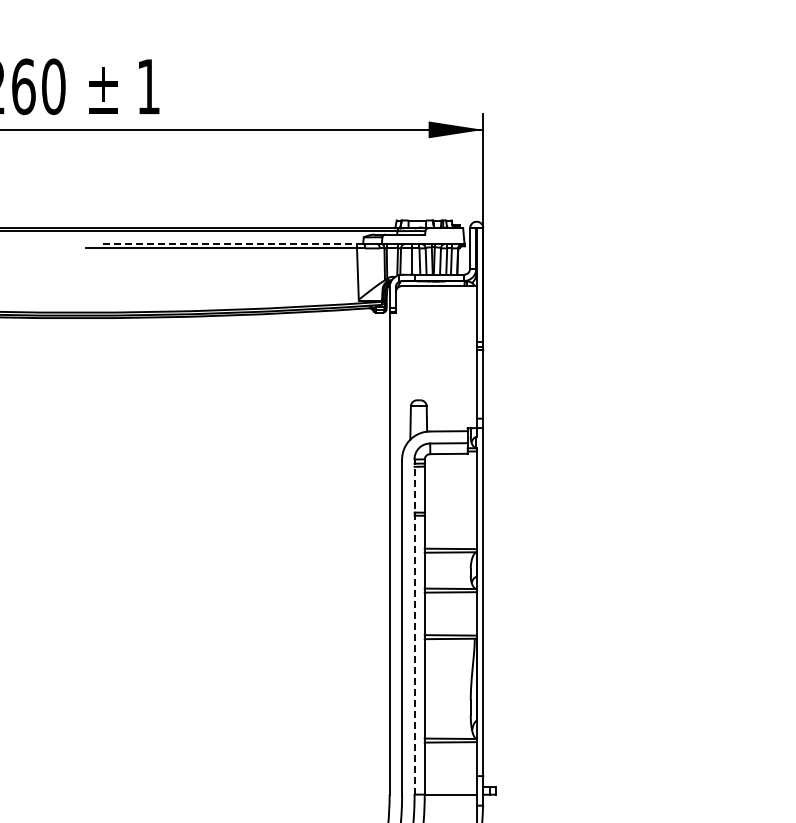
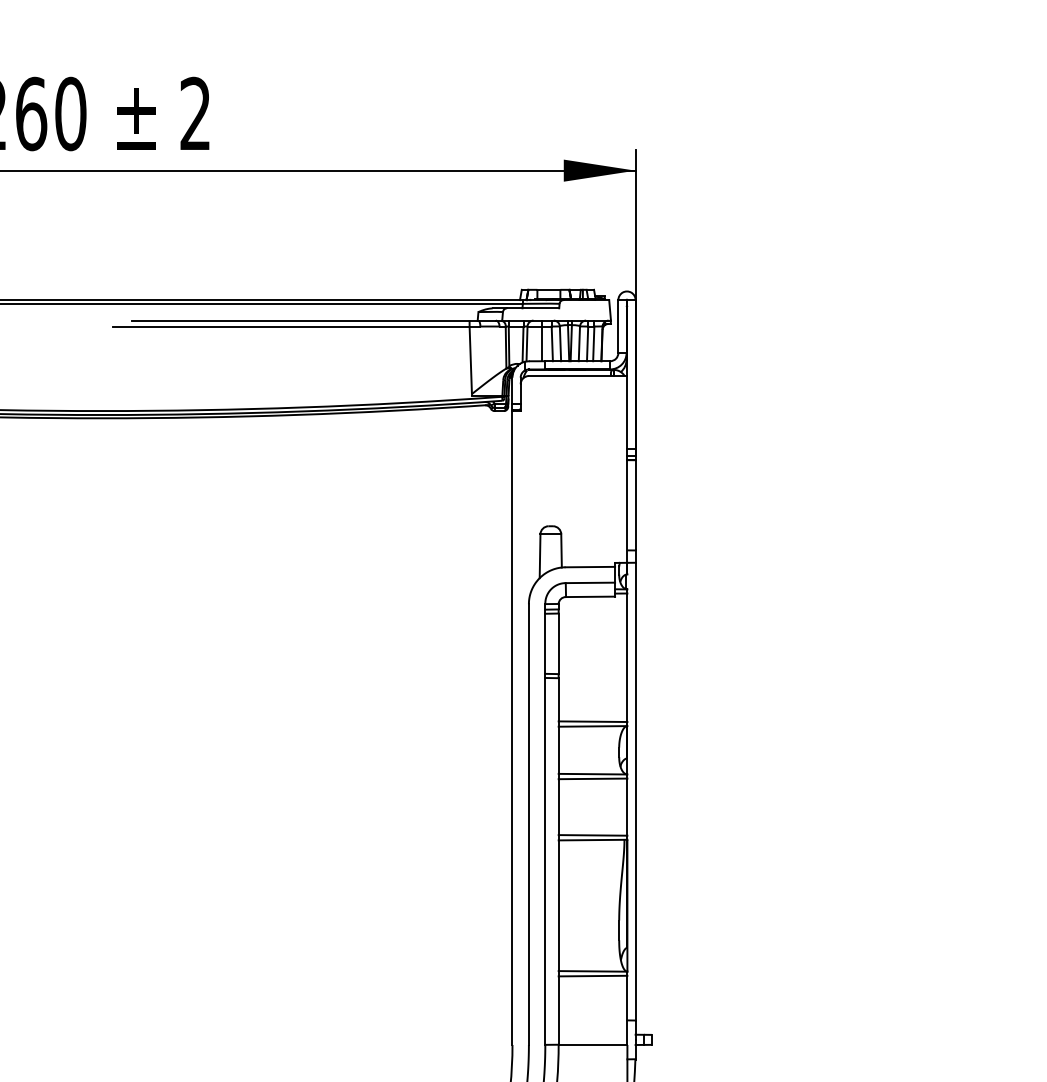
text: (148, 85) -> (195, 112), 1 -> 2
line: (231, 243) -> (304, 320), dashed -> solid
line: (414, 626) -> (545, 823), dashed -> solid

